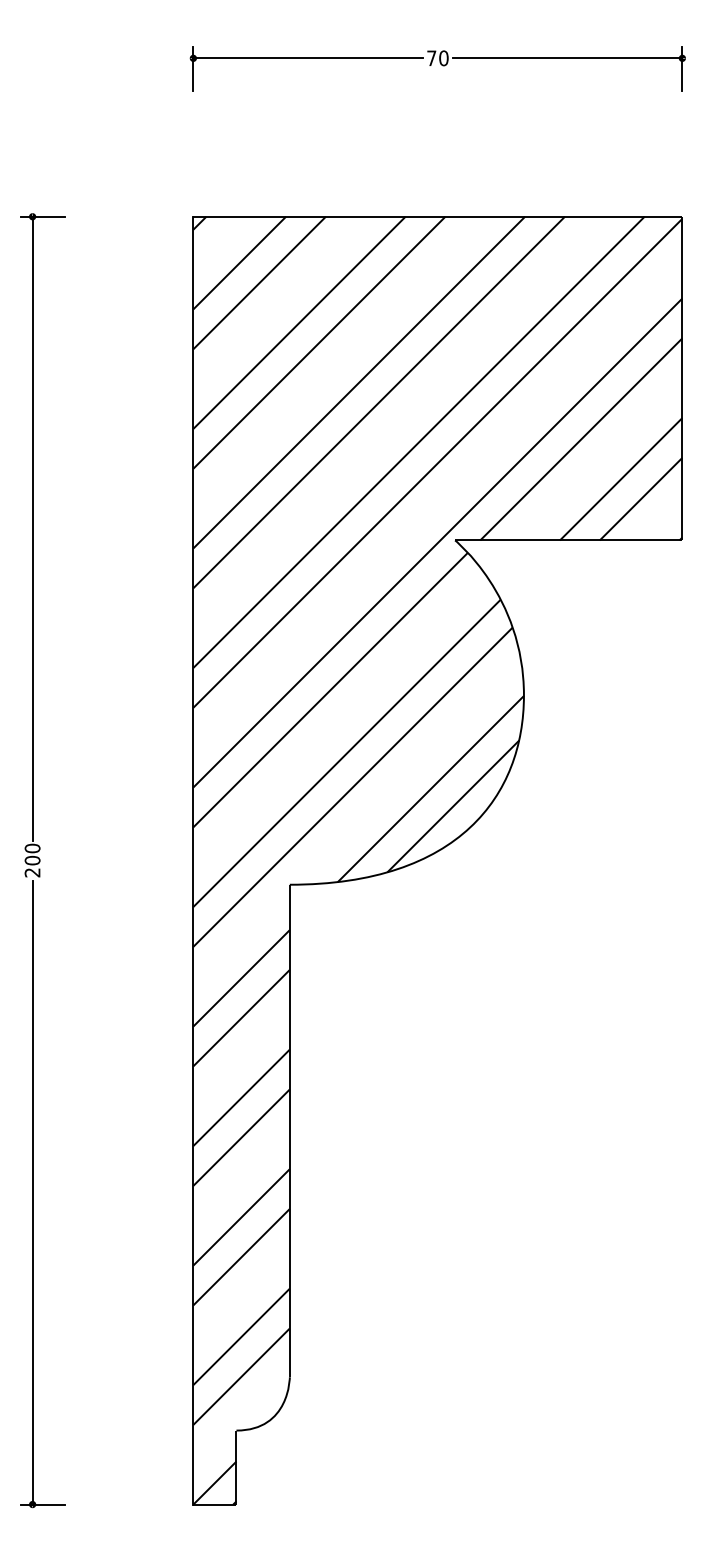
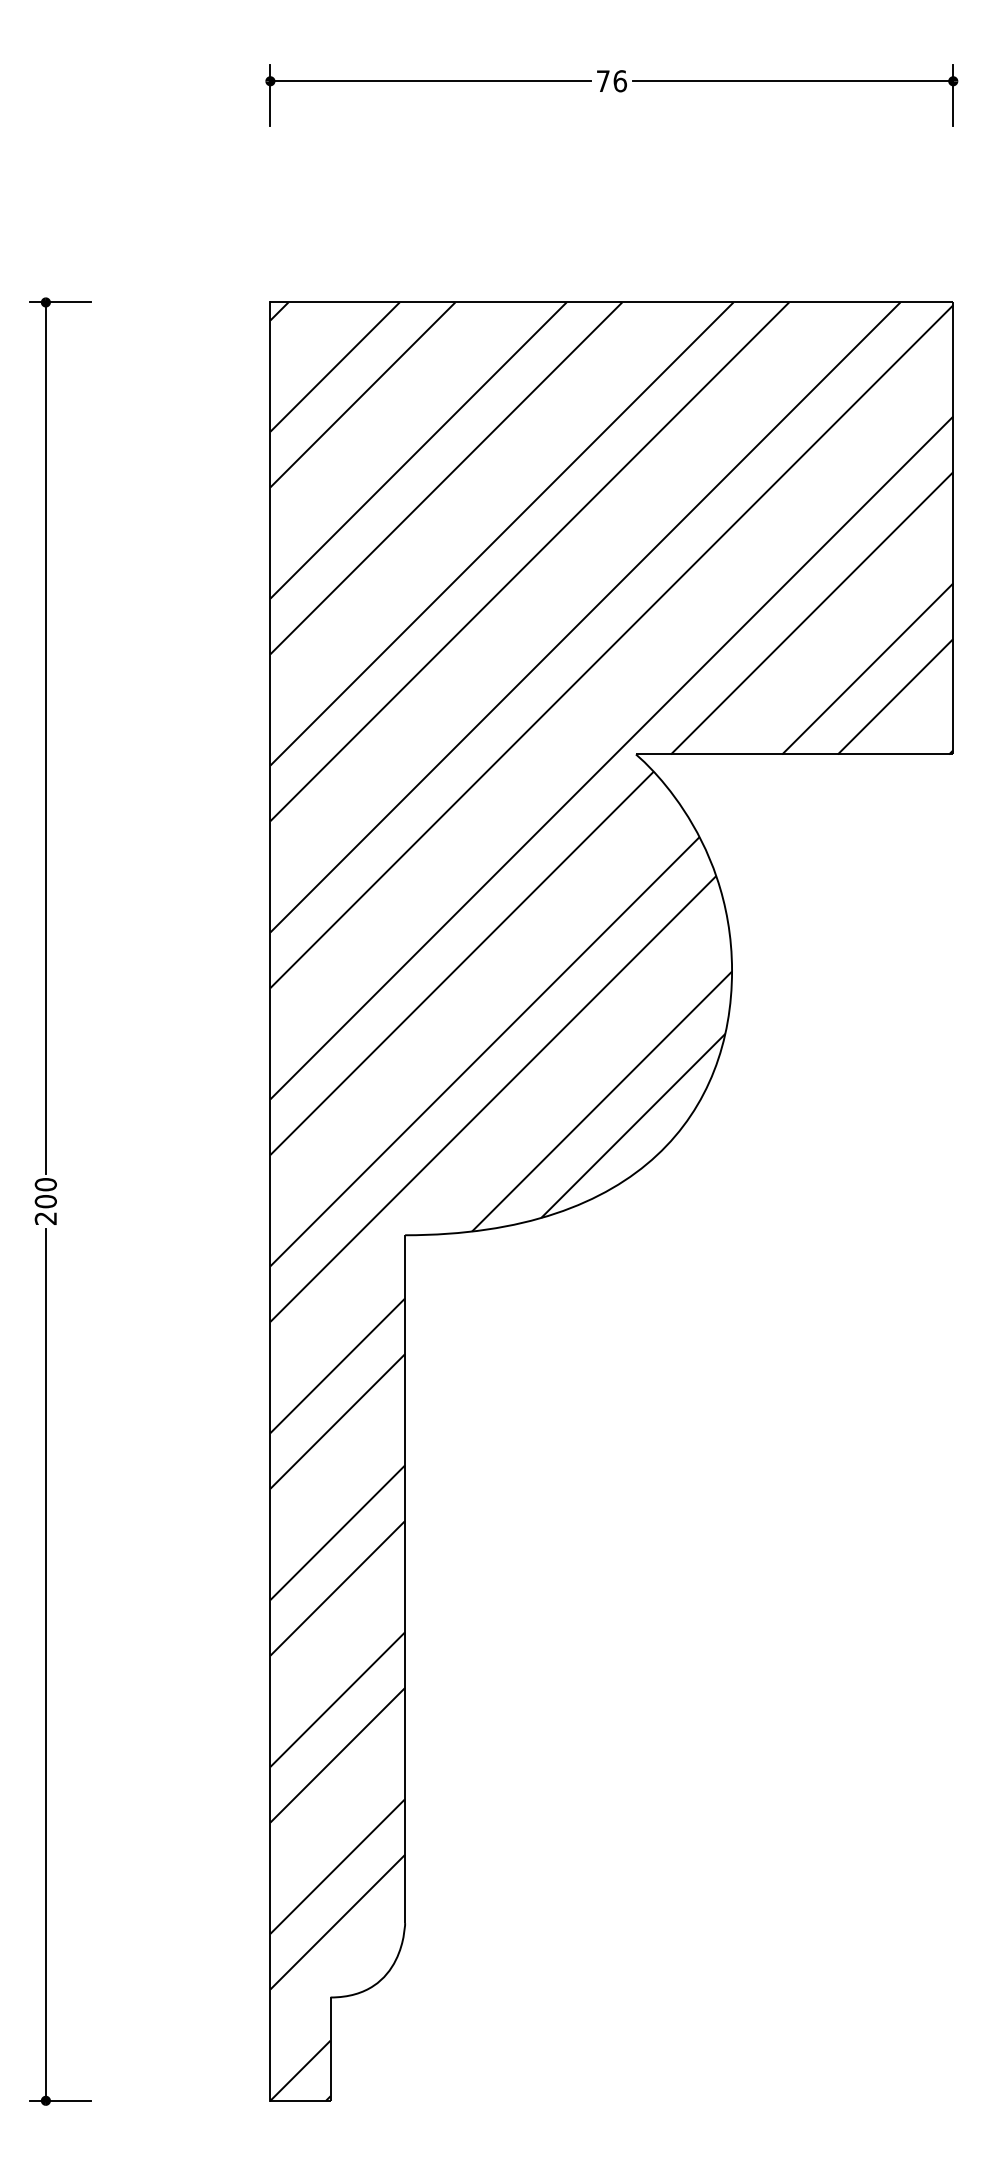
text: (443, 58) -> (619, 81), 70 -> 76

